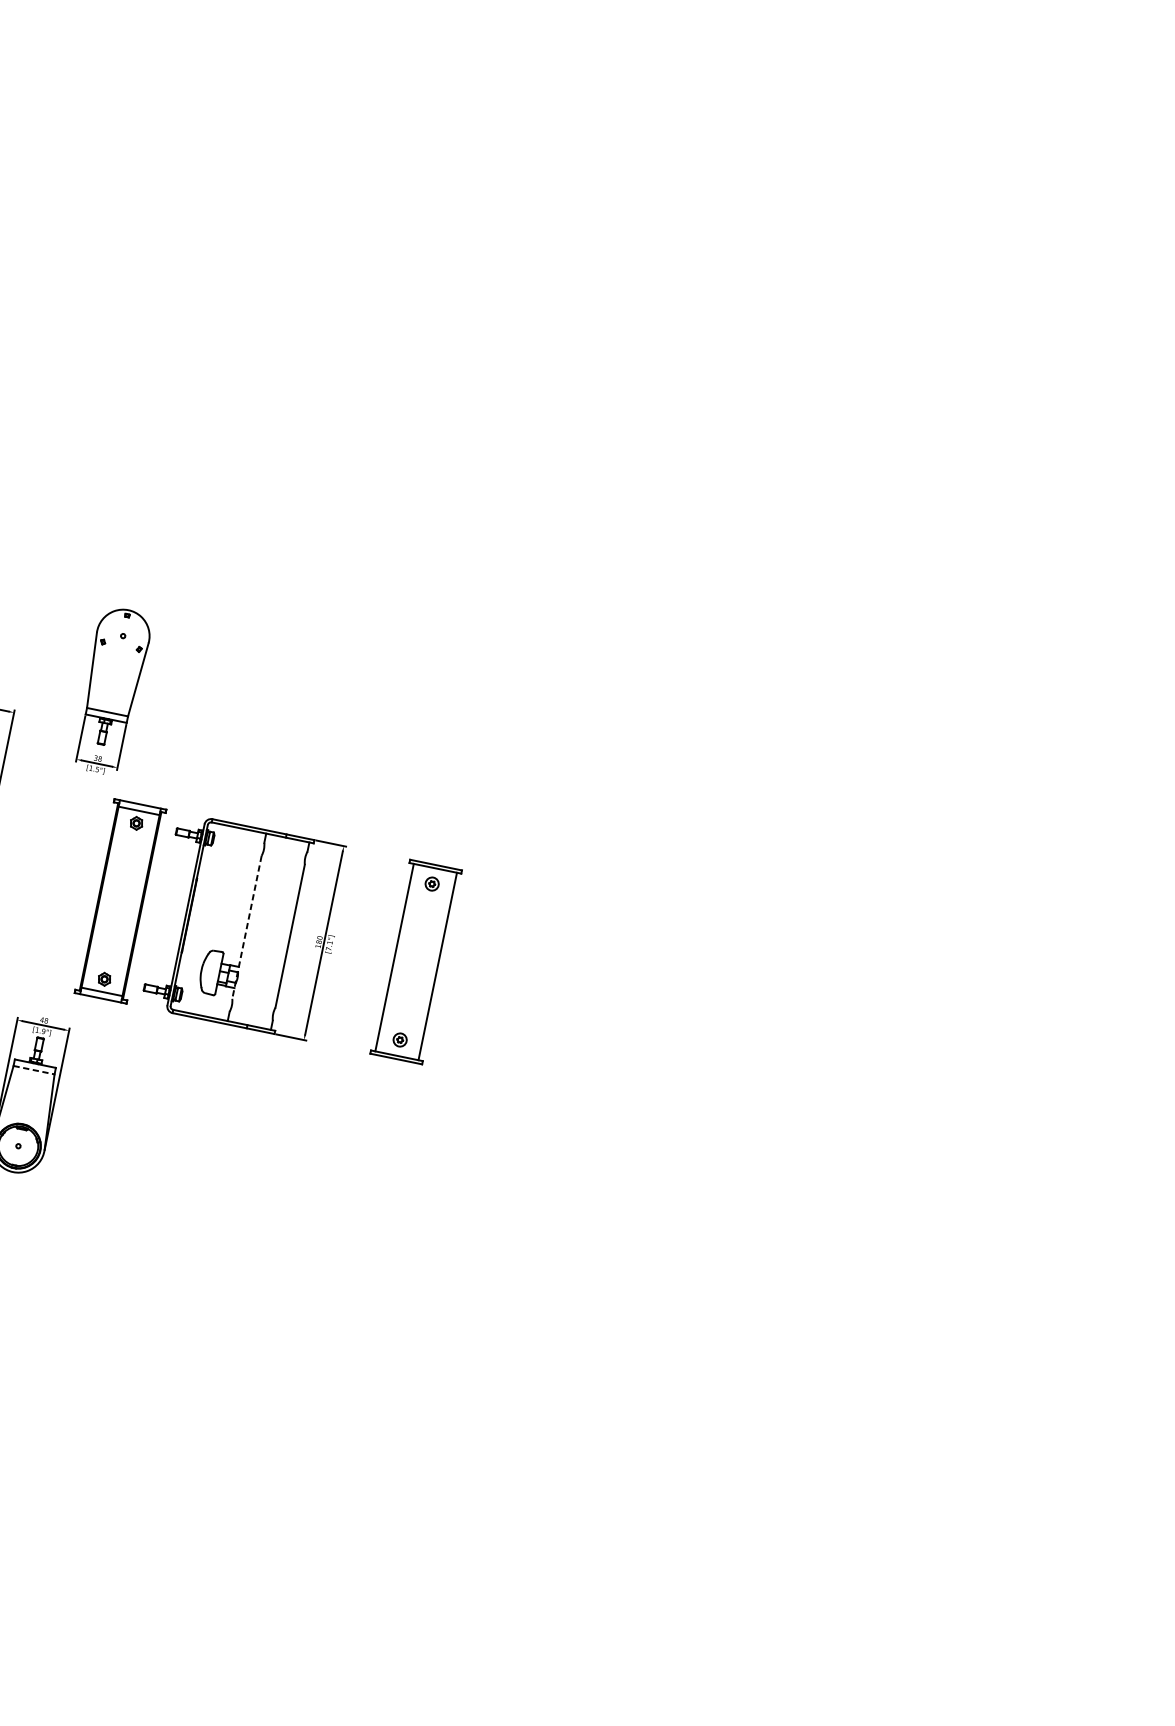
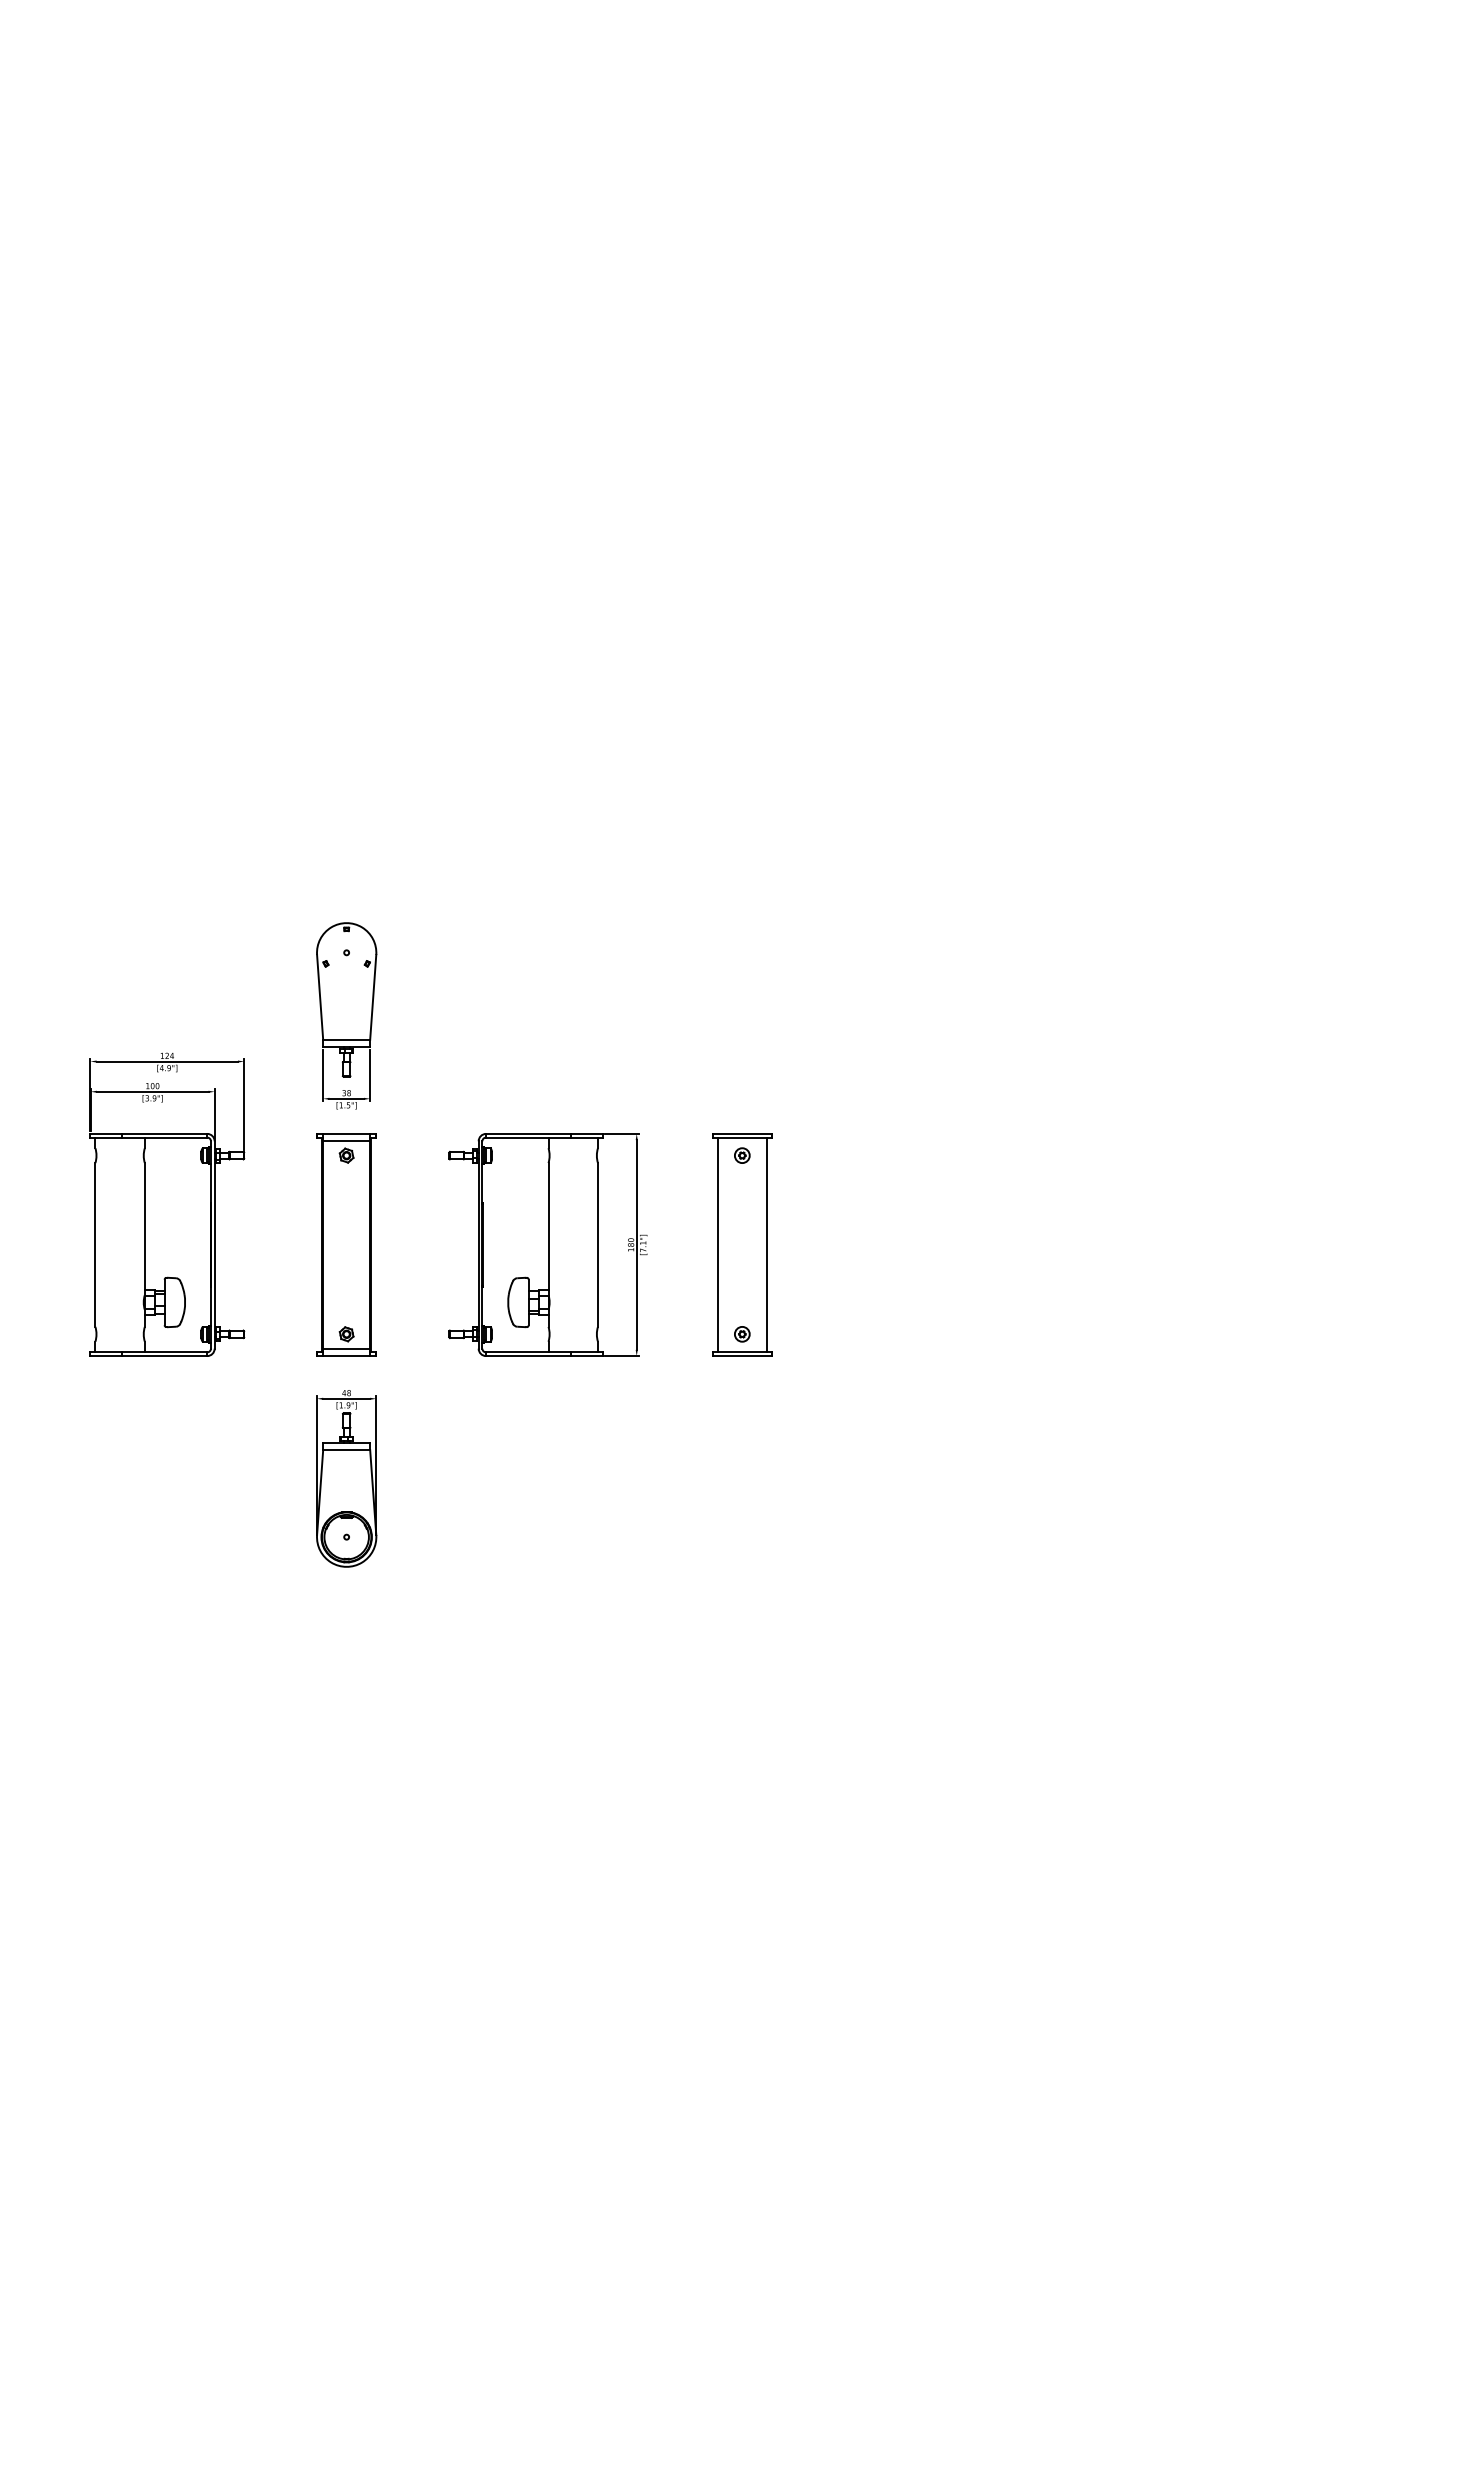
part: (120, 900) -> (346, 1244), moved
line: (246, 927) -> (548, 1245), dashed -> solid
line: (34, 1070) -> (347, 1450), dashed -> solid

